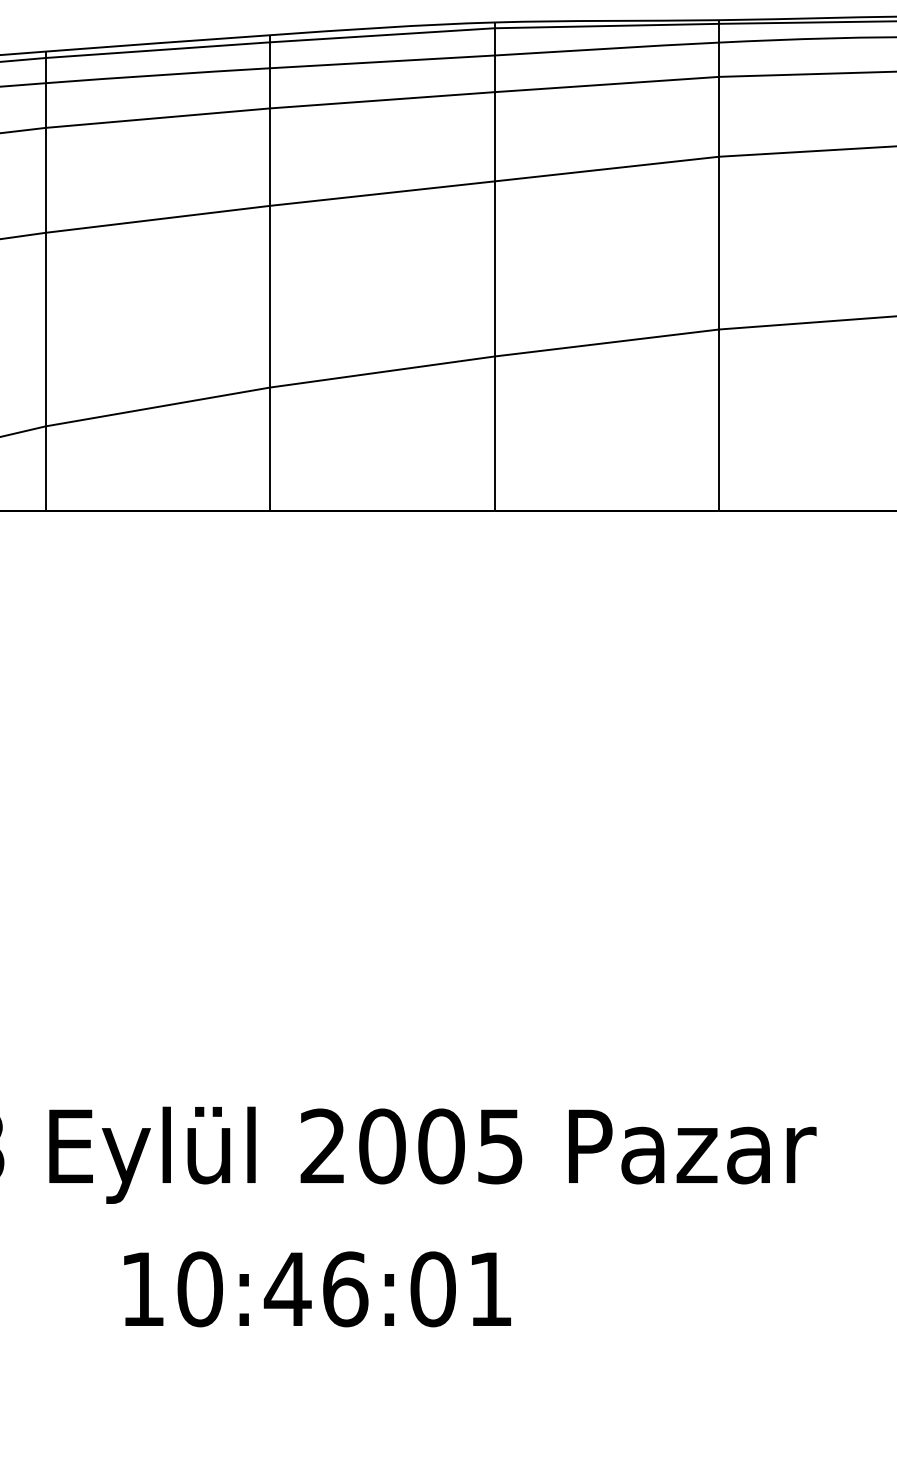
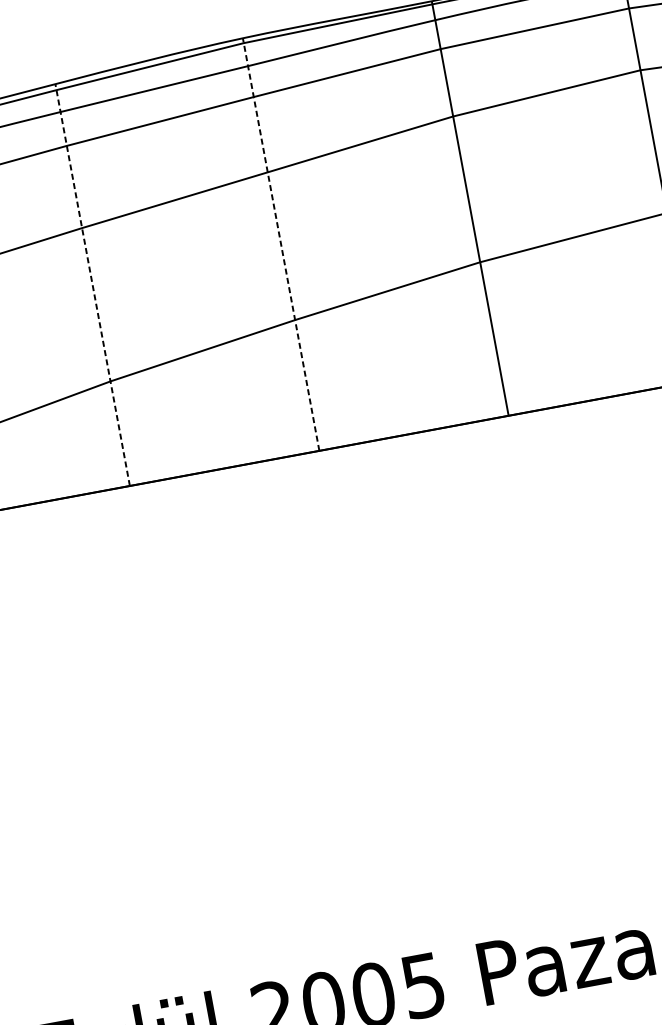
line: (494, 266) -> (280, 244), solid -> dashed
line: (270, 272) -> (92, 284), solid -> dashed

